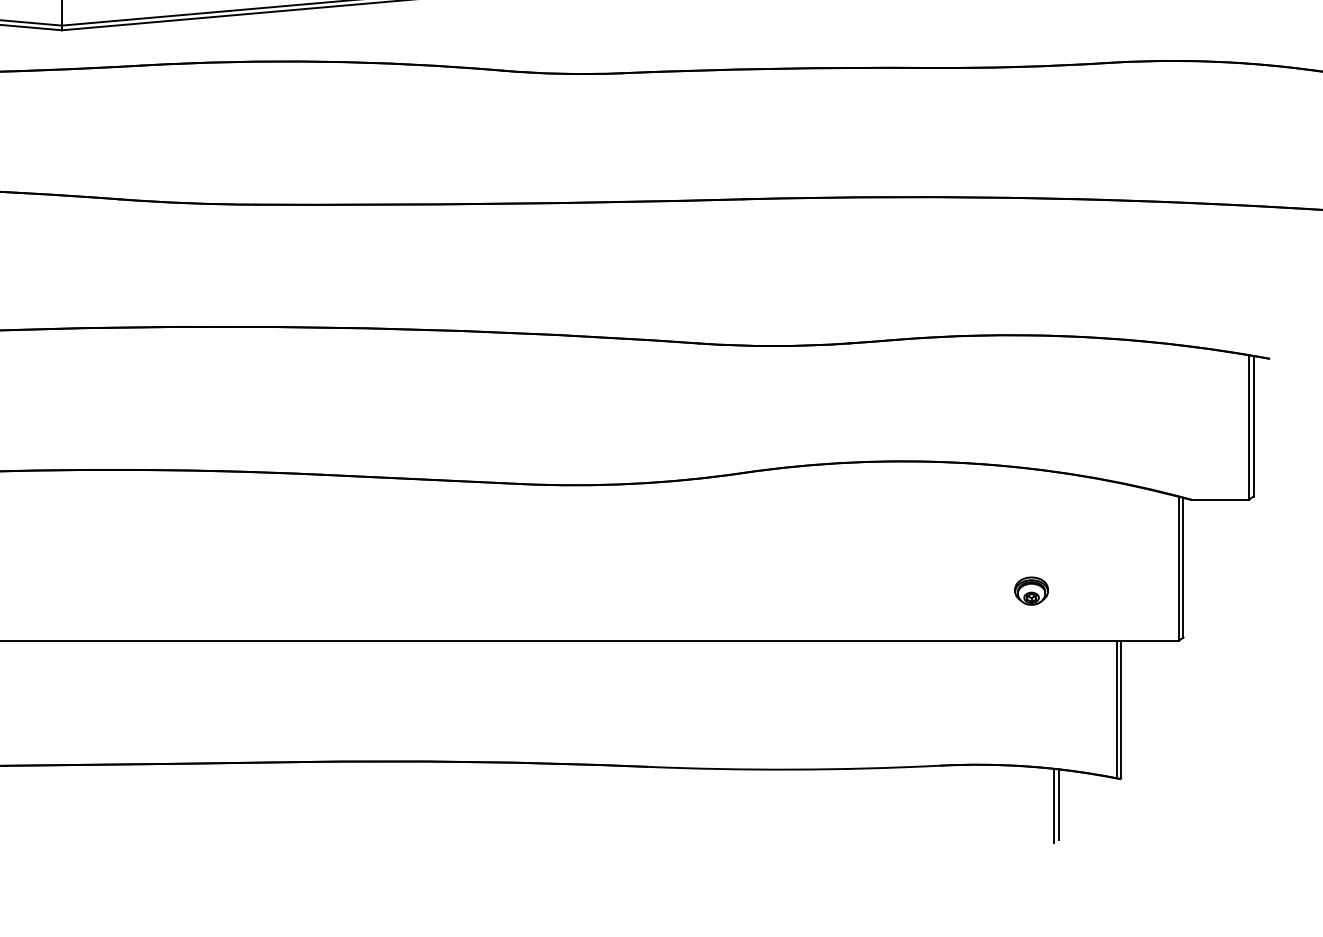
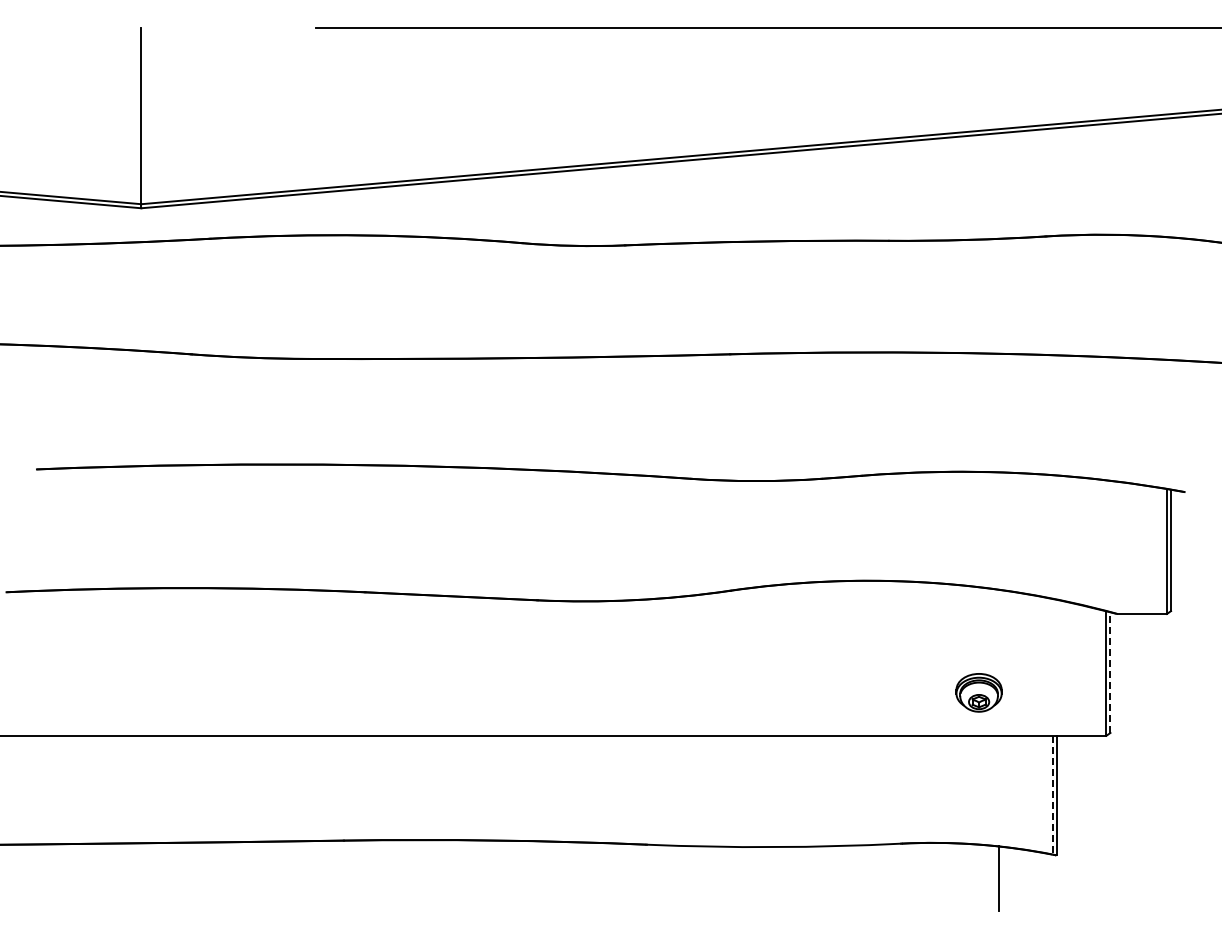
line: (1183, 567) -> (1110, 672), solid -> dashed
part: (1031, 590) -> (979, 692), size x1.6
line: (1116, 709) -> (1052, 795), solid -> dashed
line: (1058, 804) -> (1002, 877), removed

